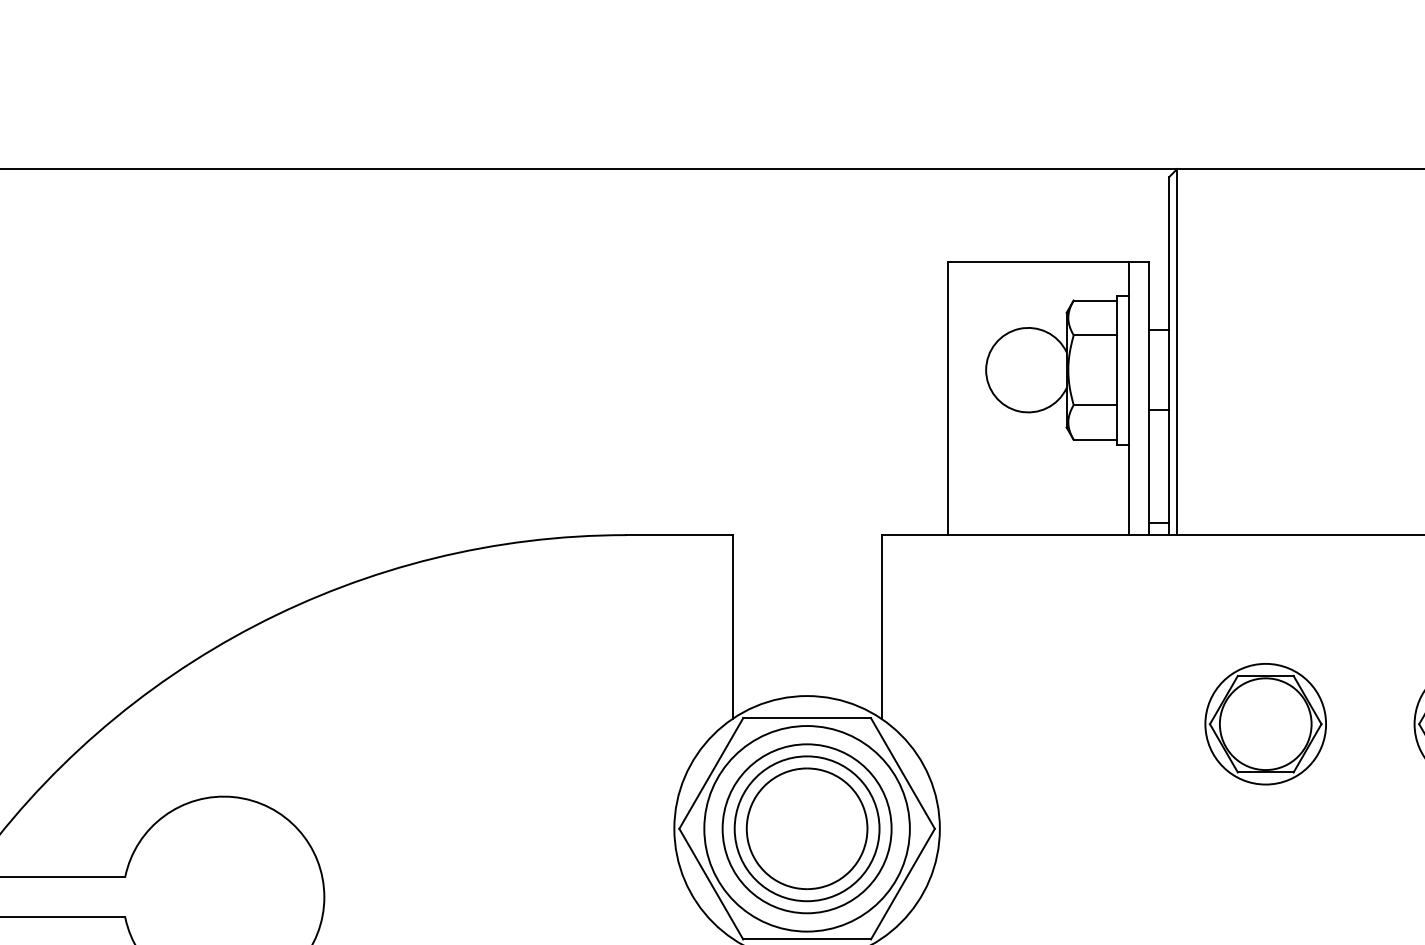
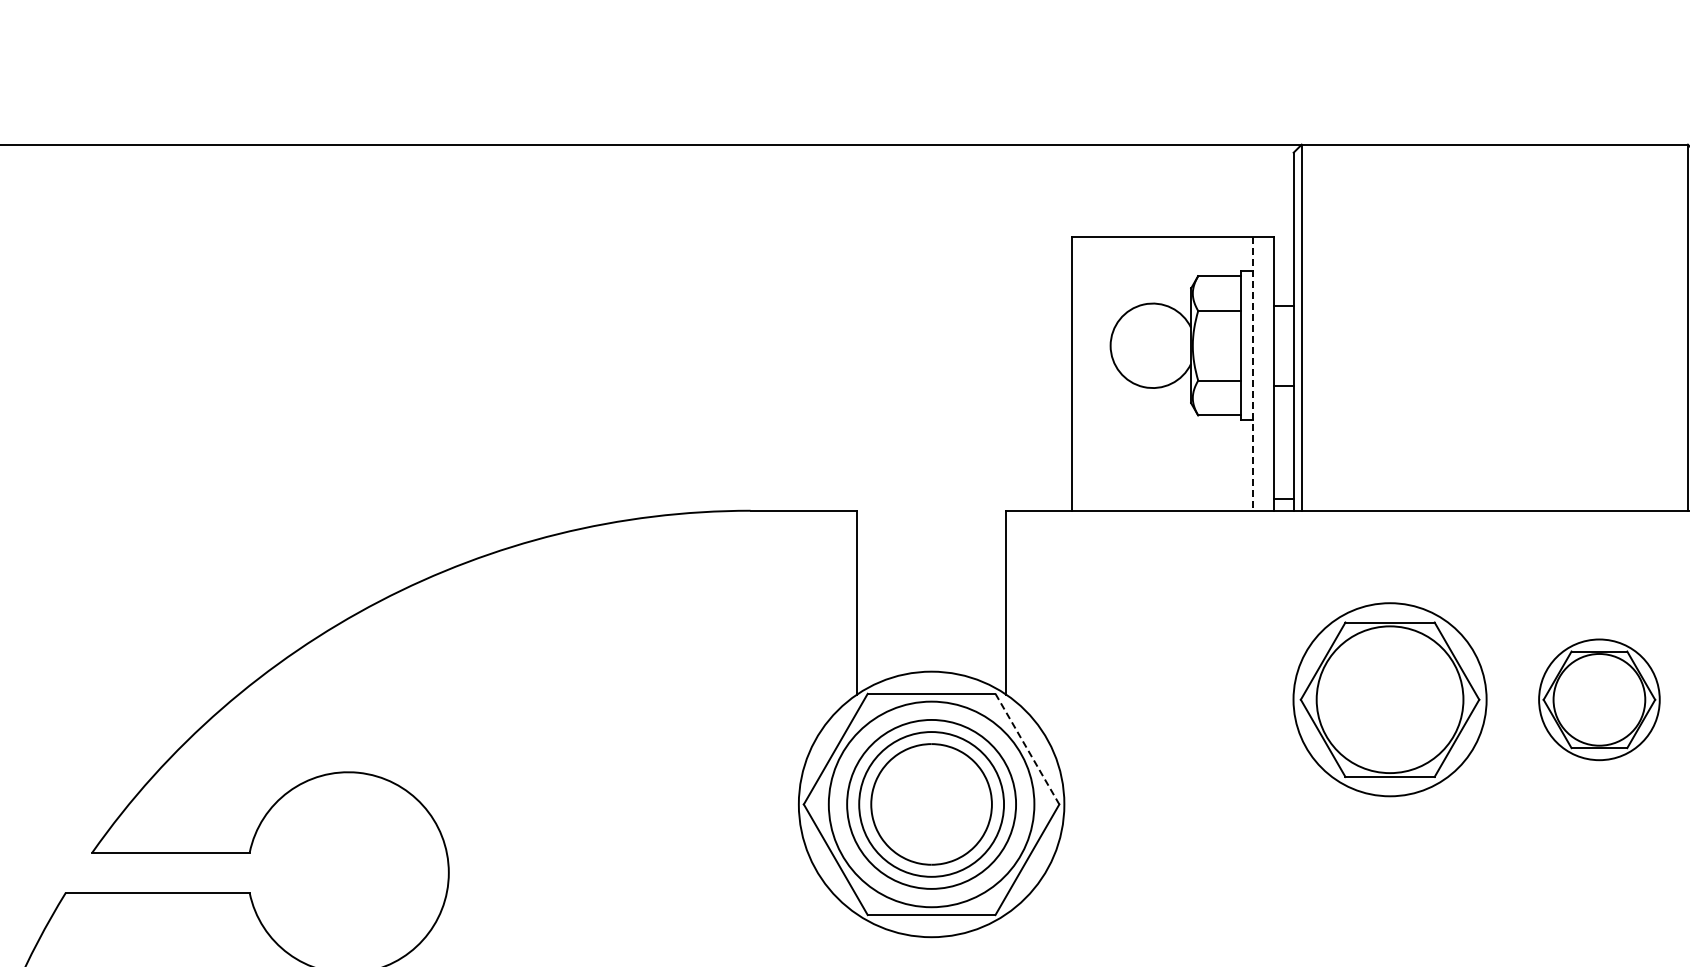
line: (1129, 397) -> (1253, 373), solid -> dashed
part: (1266, 723) -> (1390, 699), size x1.6
line: (903, 773) -> (1027, 749), solid -> dashed

